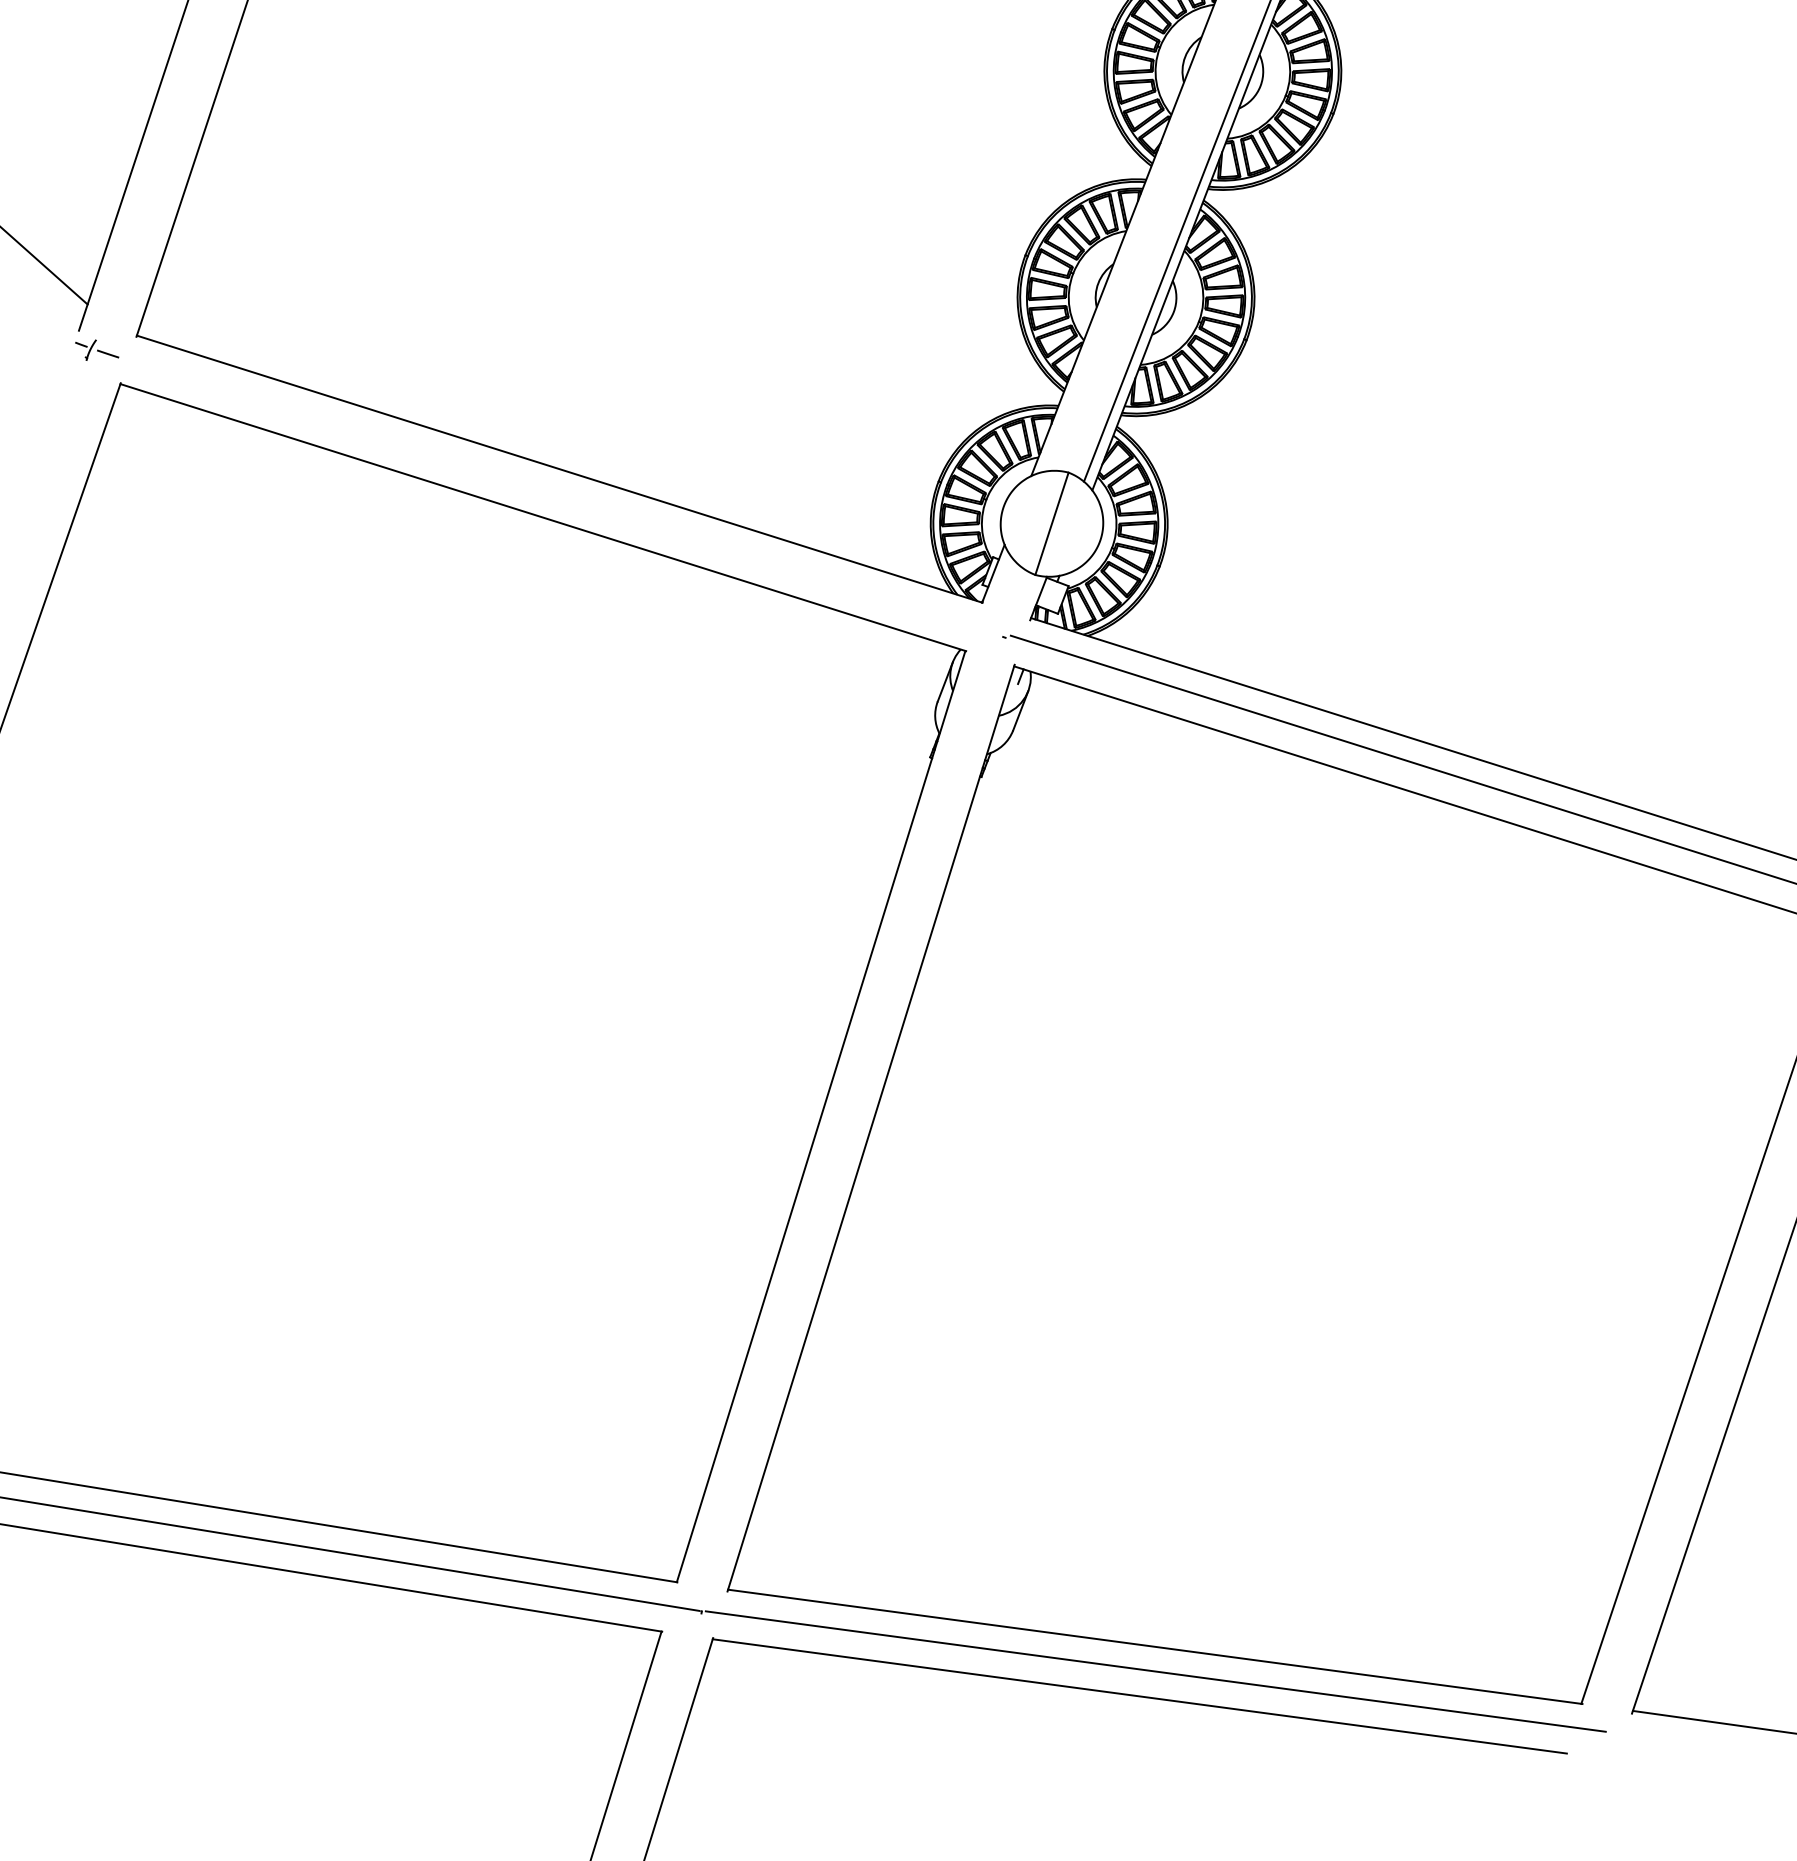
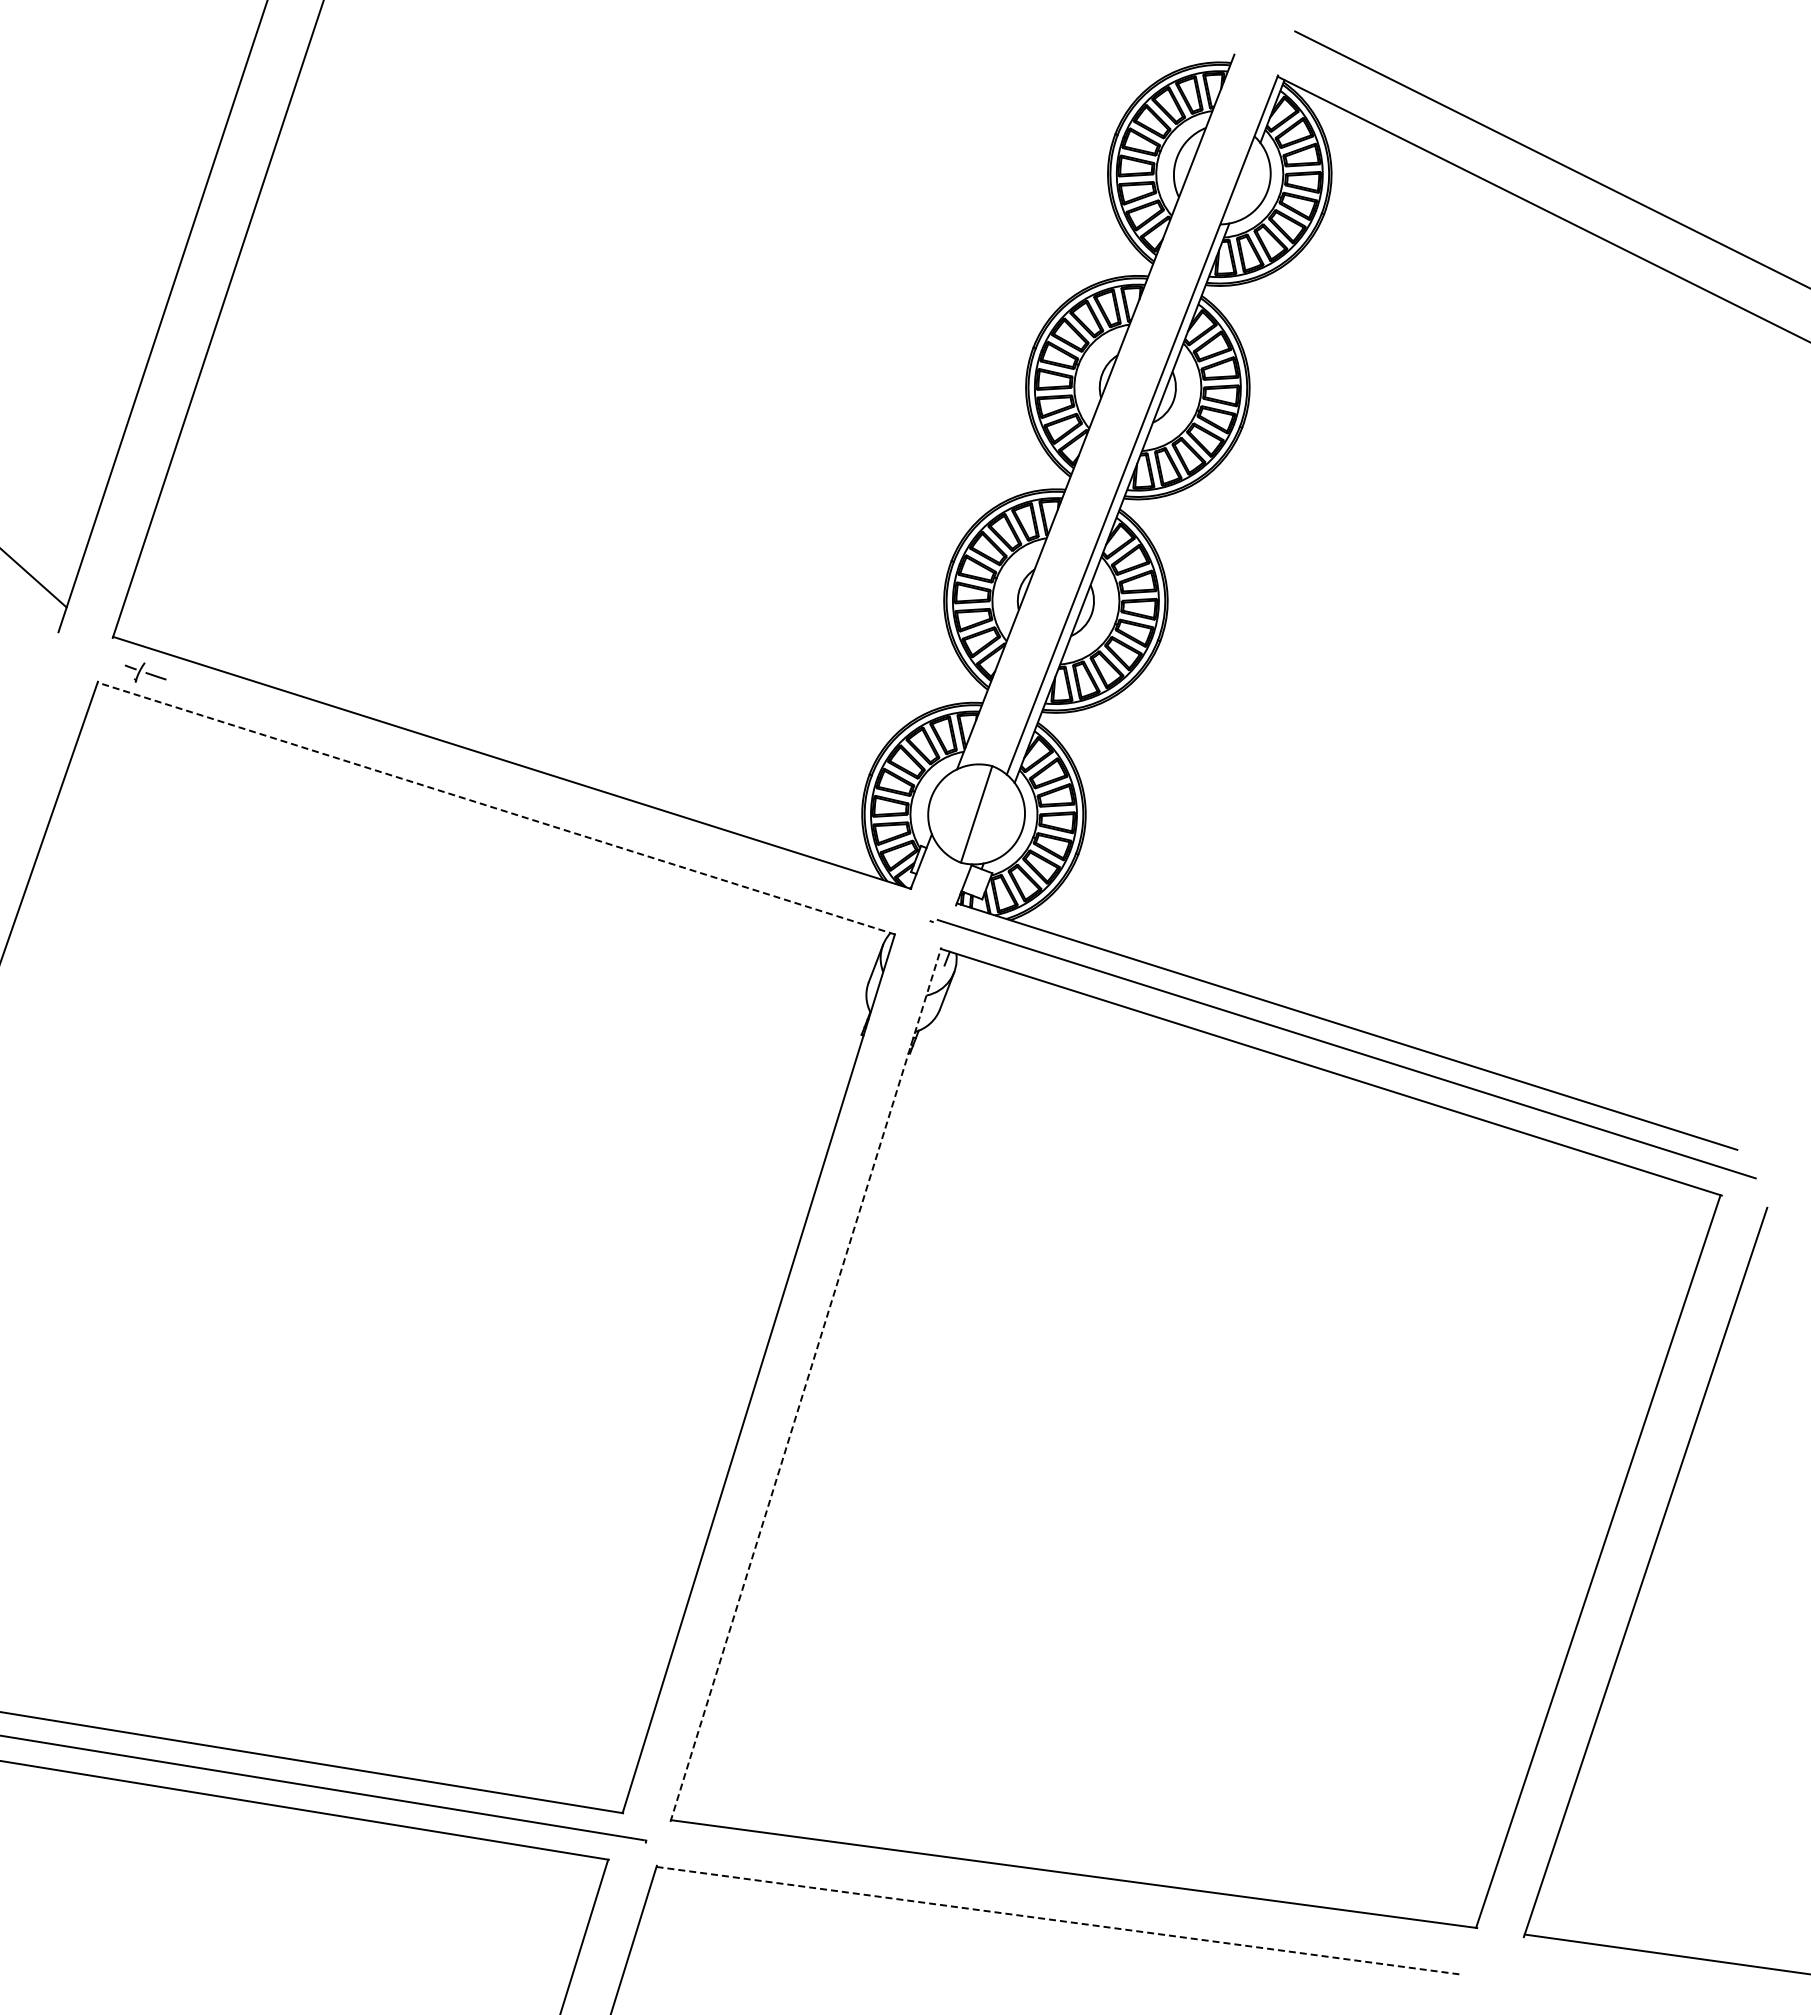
part: (96, 350) -> (145, 672), moved
line: (543, 517) -> (496, 808), solid -> dashed
line: (870, 1127) -> (805, 1384), solid -> dashed
line: (1155, 1671) -> (1074, 1897), removed
line: (1139, 1696) -> (1059, 1920), solid -> dashed

